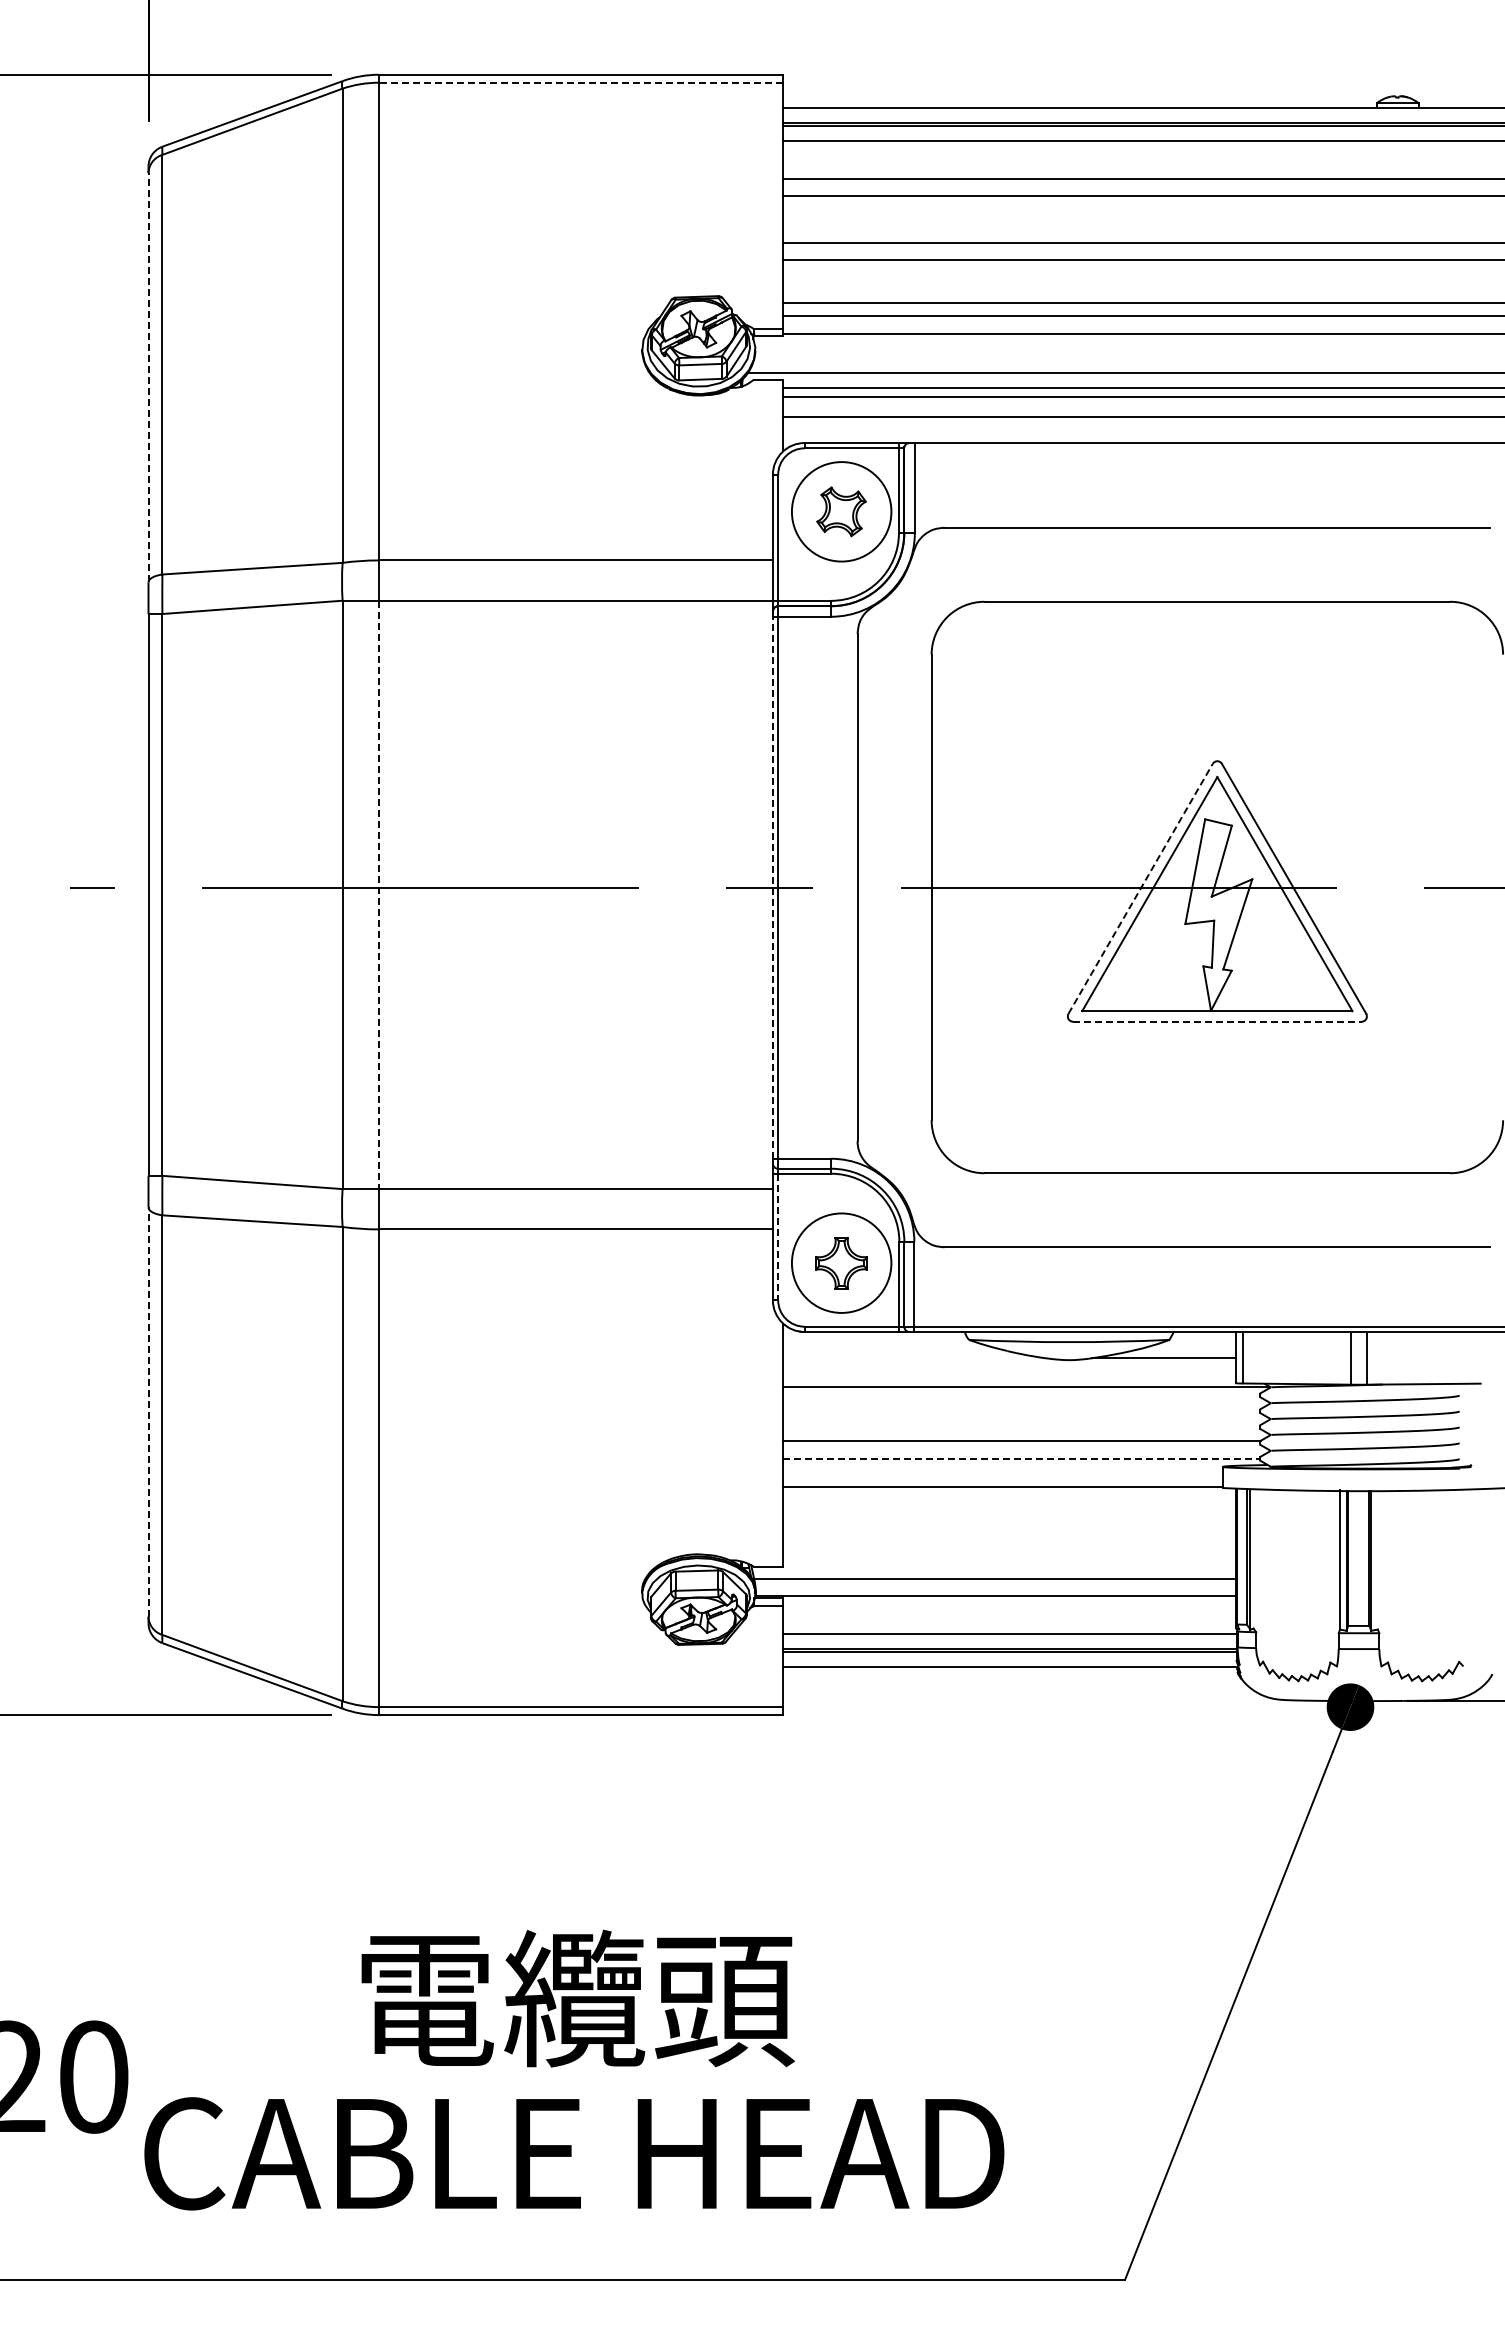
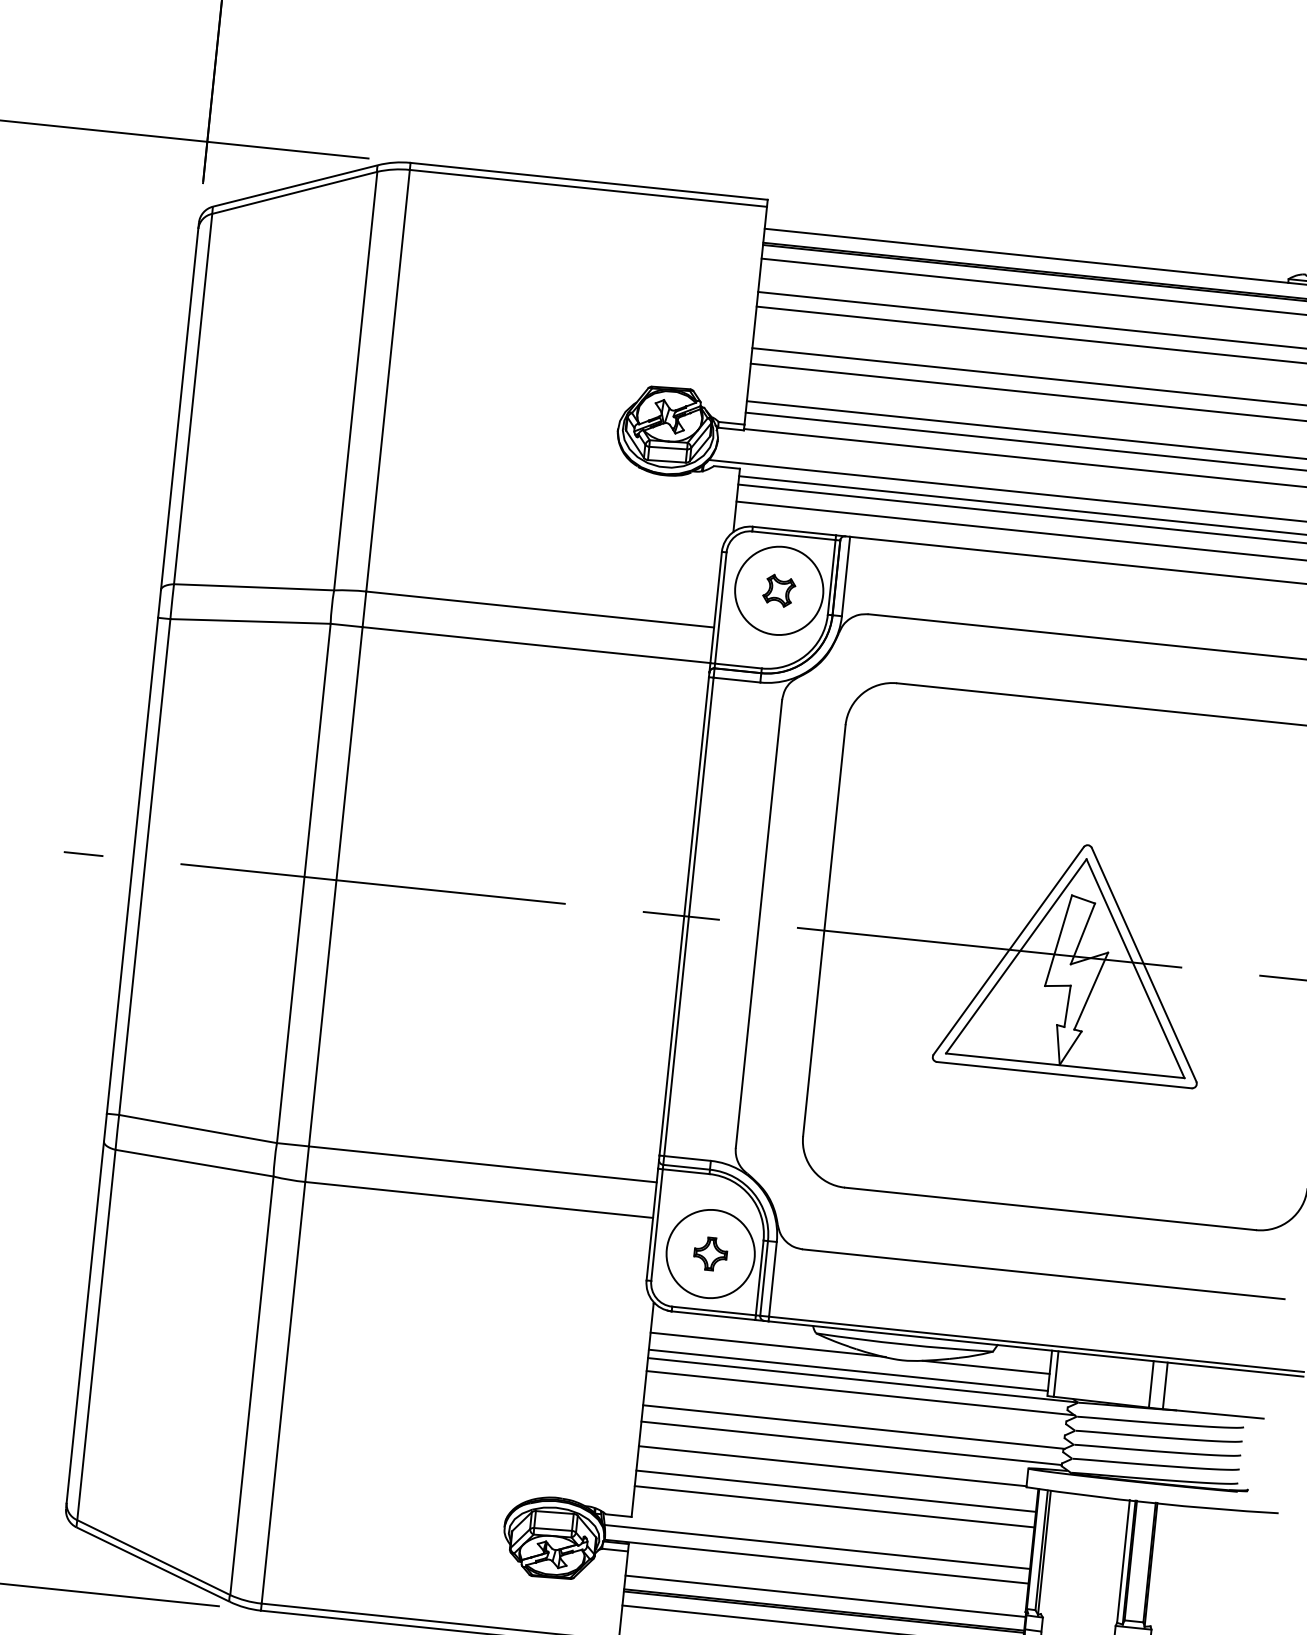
line: (580, 82) -> (587, 188), dashed -> solid
line: (148, 377) -> (179, 409), dashed -> solid
part: (841, 511) -> (779, 590), size x0.71
line: (772, 887) -> (683, 916), dashed -> solid
line: (1140, 888) -> (1008, 950), dashed -> solid
line: (378, 895) -> (335, 887), dashed -> solid
line: (1217, 1021) -> (1064, 1074), dashed -> solid
line: (778, 1237) -> (657, 1225), dashed -> solid
part: (841, 1262) -> (710, 1253), size x0.71
line: (916, 1358) -> (768, 1344), added
line: (1009, 1377) -> (848, 1370), added
line: (1025, 1401) -> (860, 1392), added
line: (148, 1412) -> (85, 1322), dashed -> solid
line: (1022, 1459) -> (852, 1443), dashed -> solid
line: (1009, 1514) -> (835, 1491), added
line: (1009, 1532) -> (834, 1507), added

